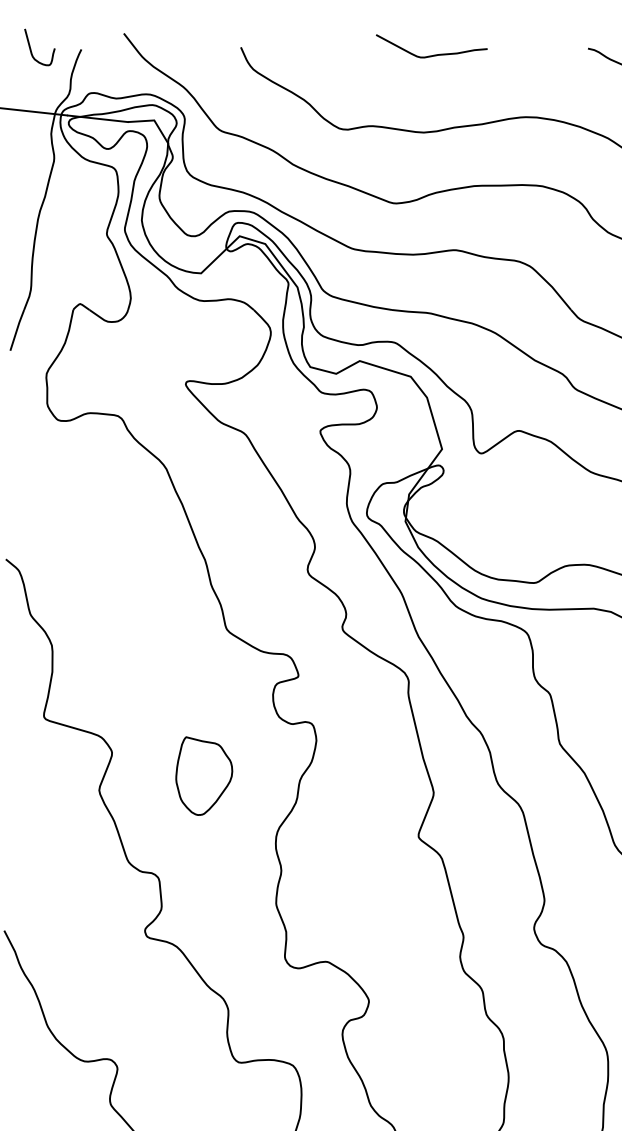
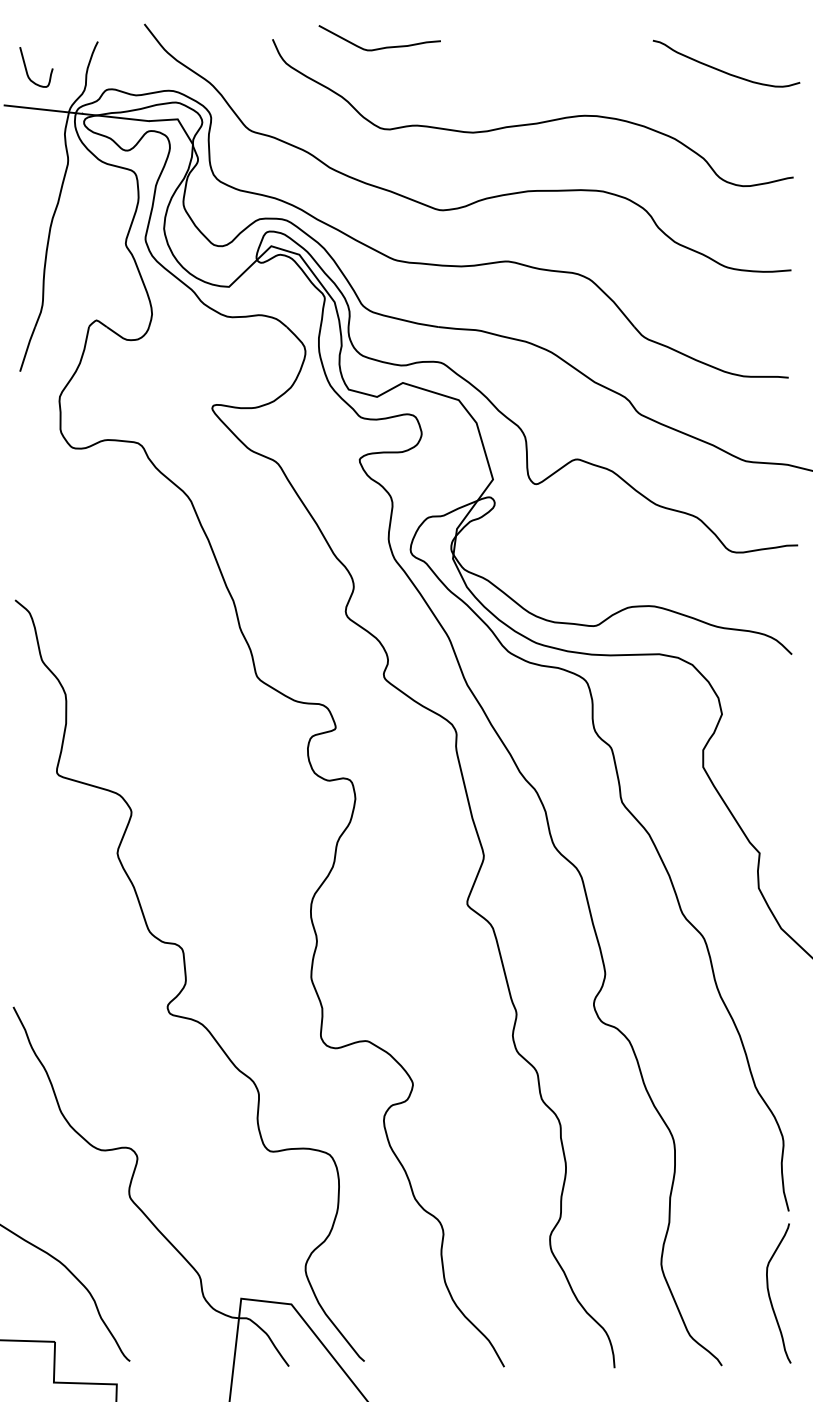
curve: (31, 50) -> (27, 70), moved
curve: (432, 54) -> (380, 47), moved
part: (204, 775) -> (232, 837), removed

